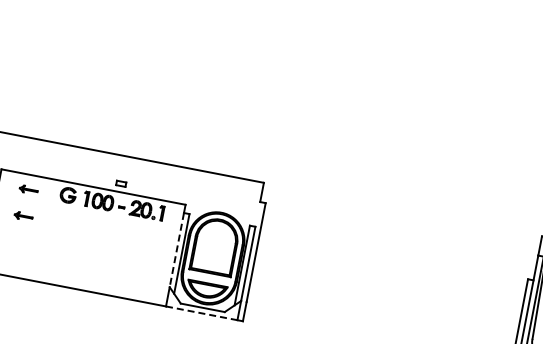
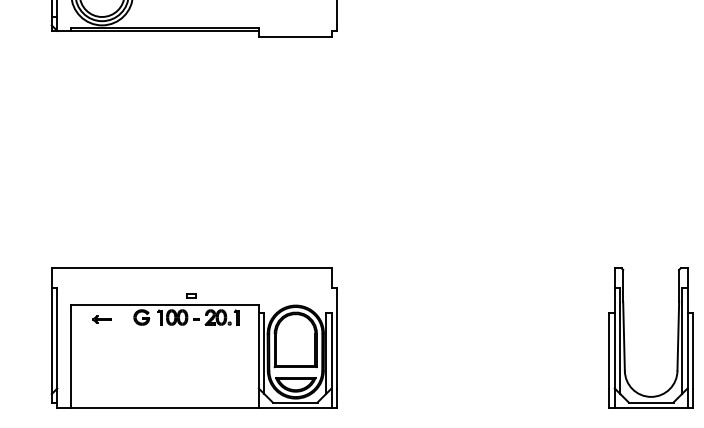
part: (23, 216) -> (101, 346), removed
line: (176, 249) -> (258, 350), dashed -> solid
line: (201, 313) -> (295, 408), dashed -> solid

